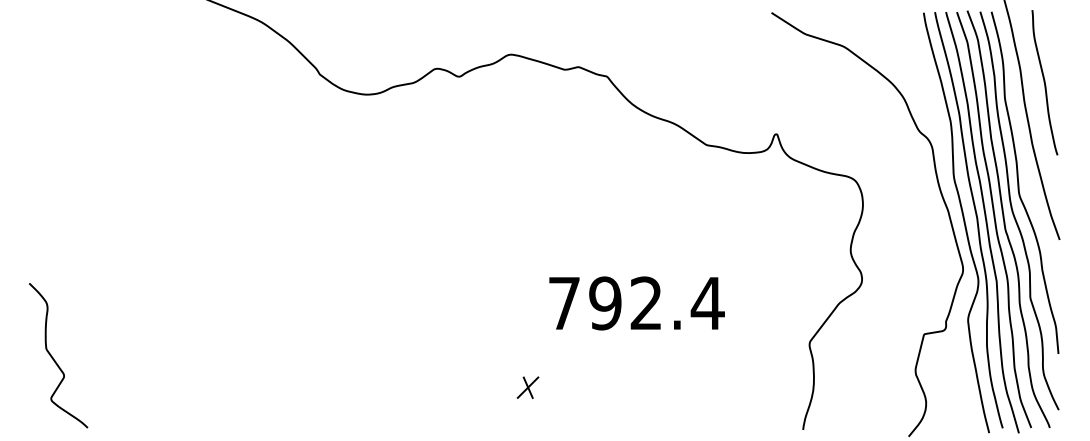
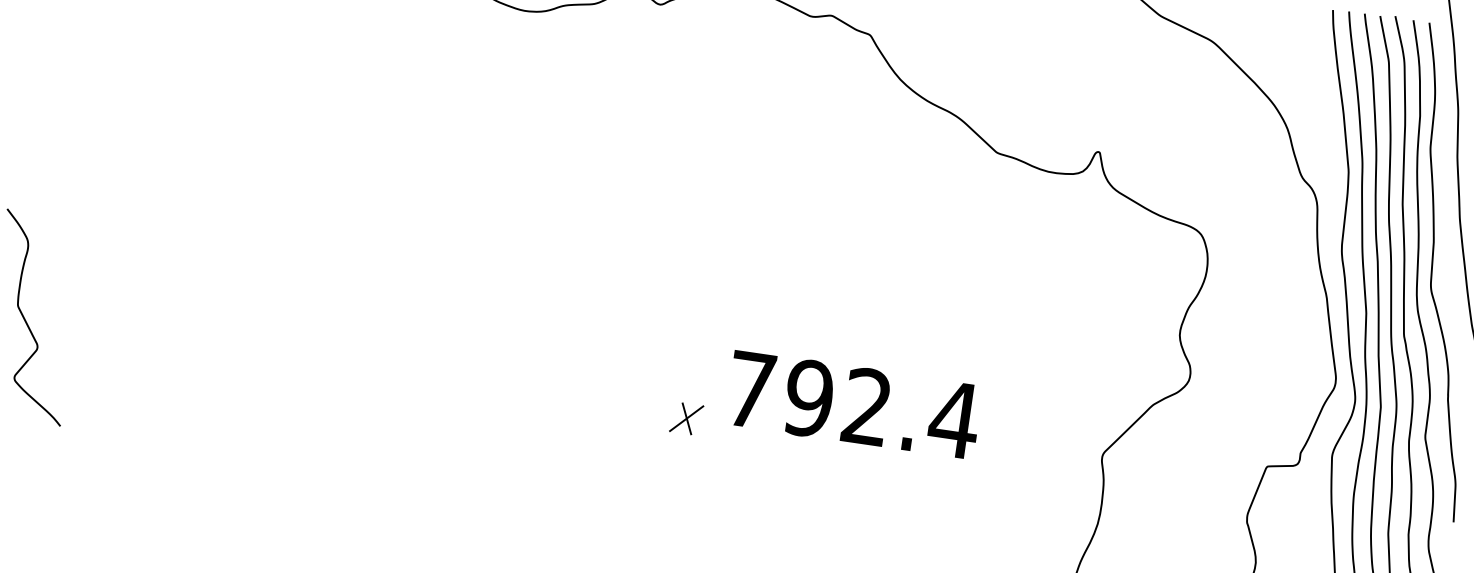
text: (636, 303) -> (853, 405), moved
part: (527, 387) -> (685, 418), moved

